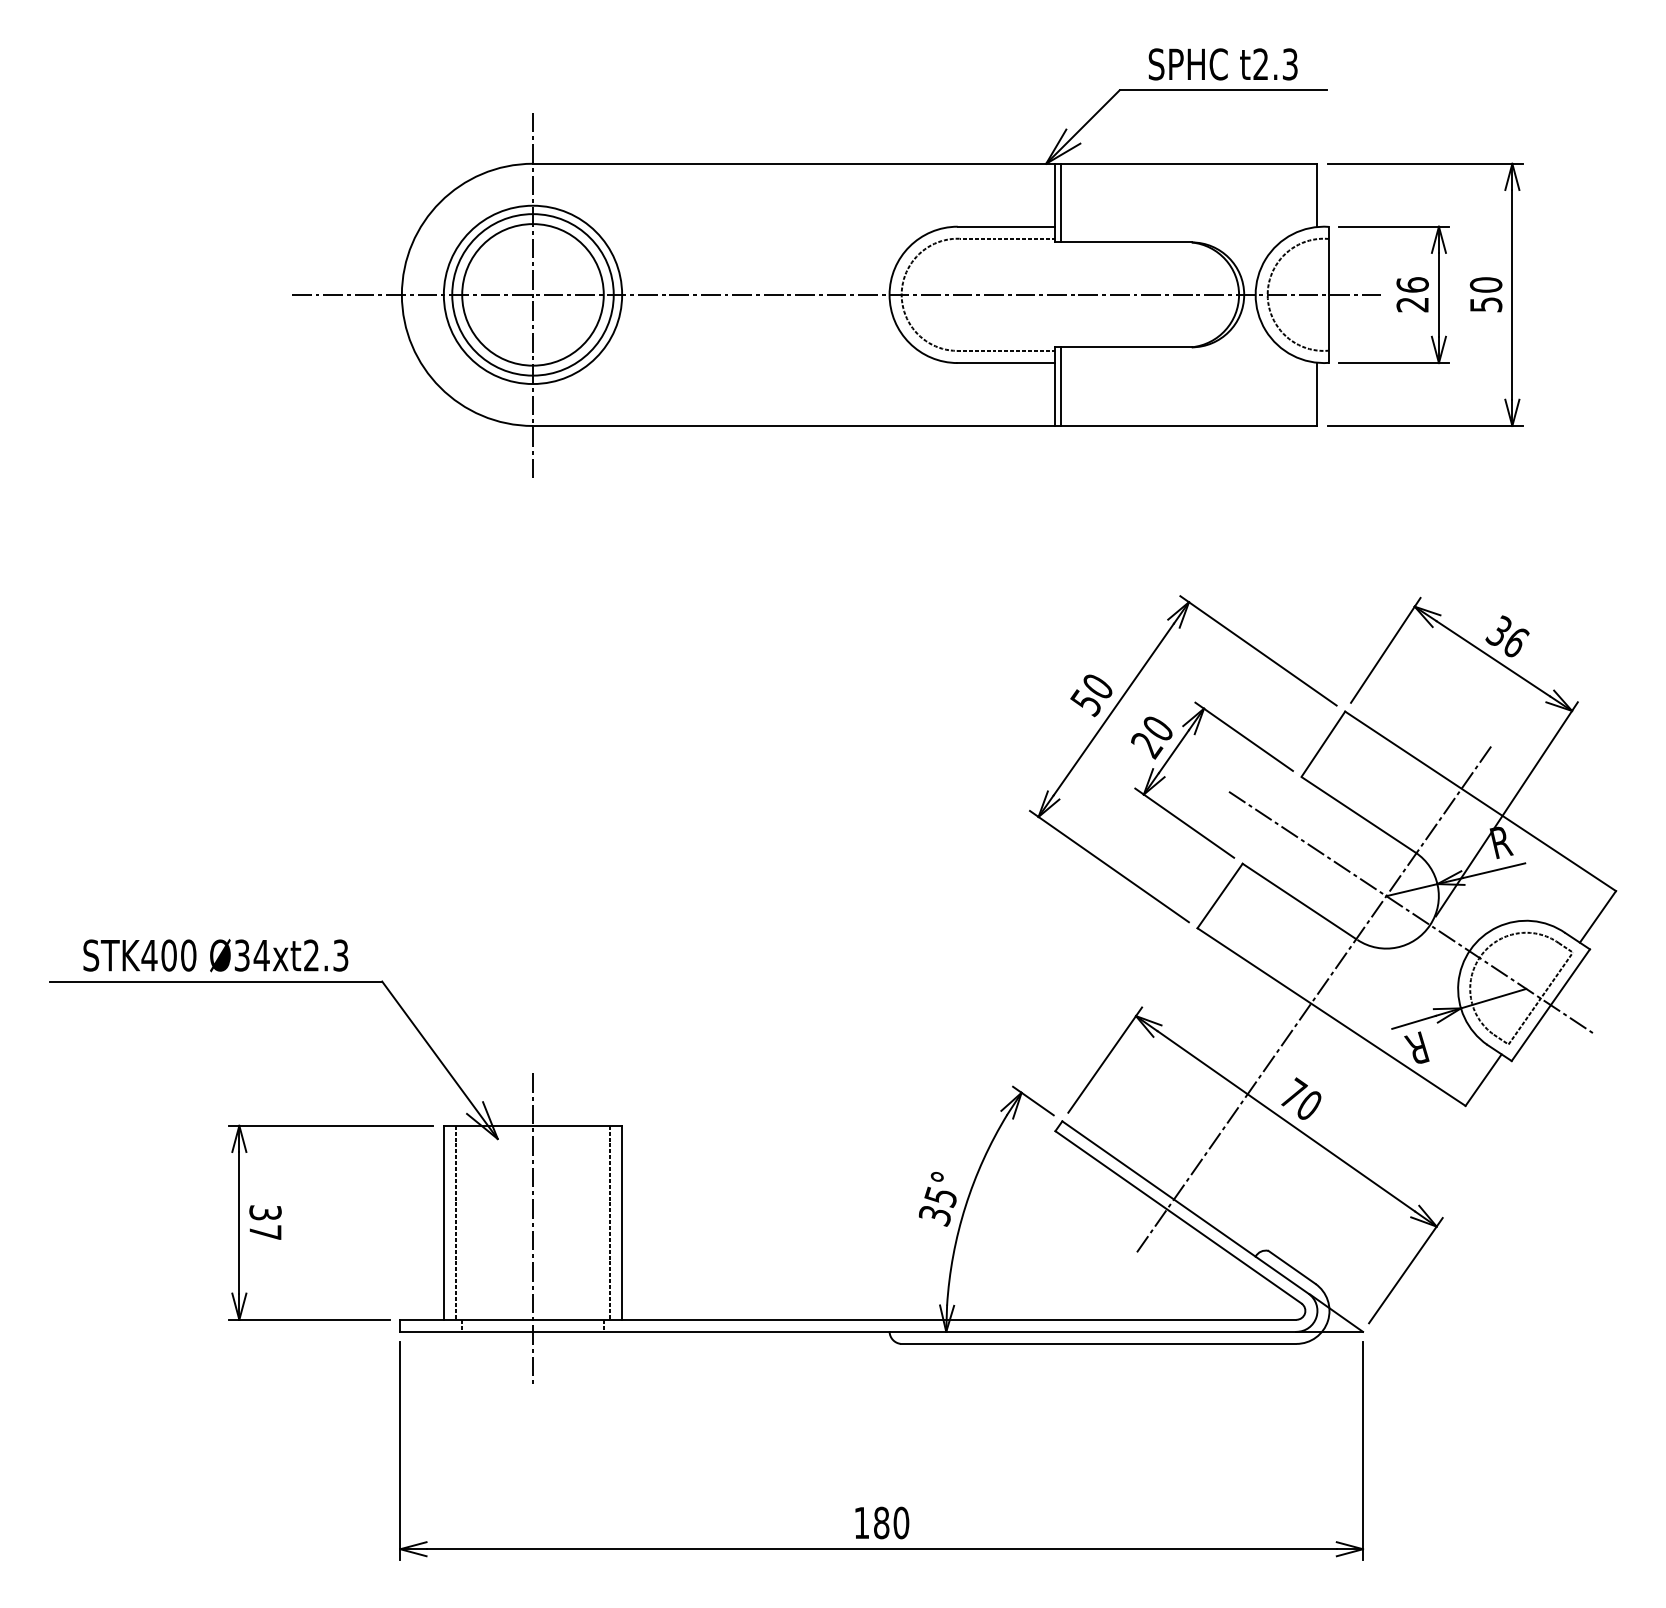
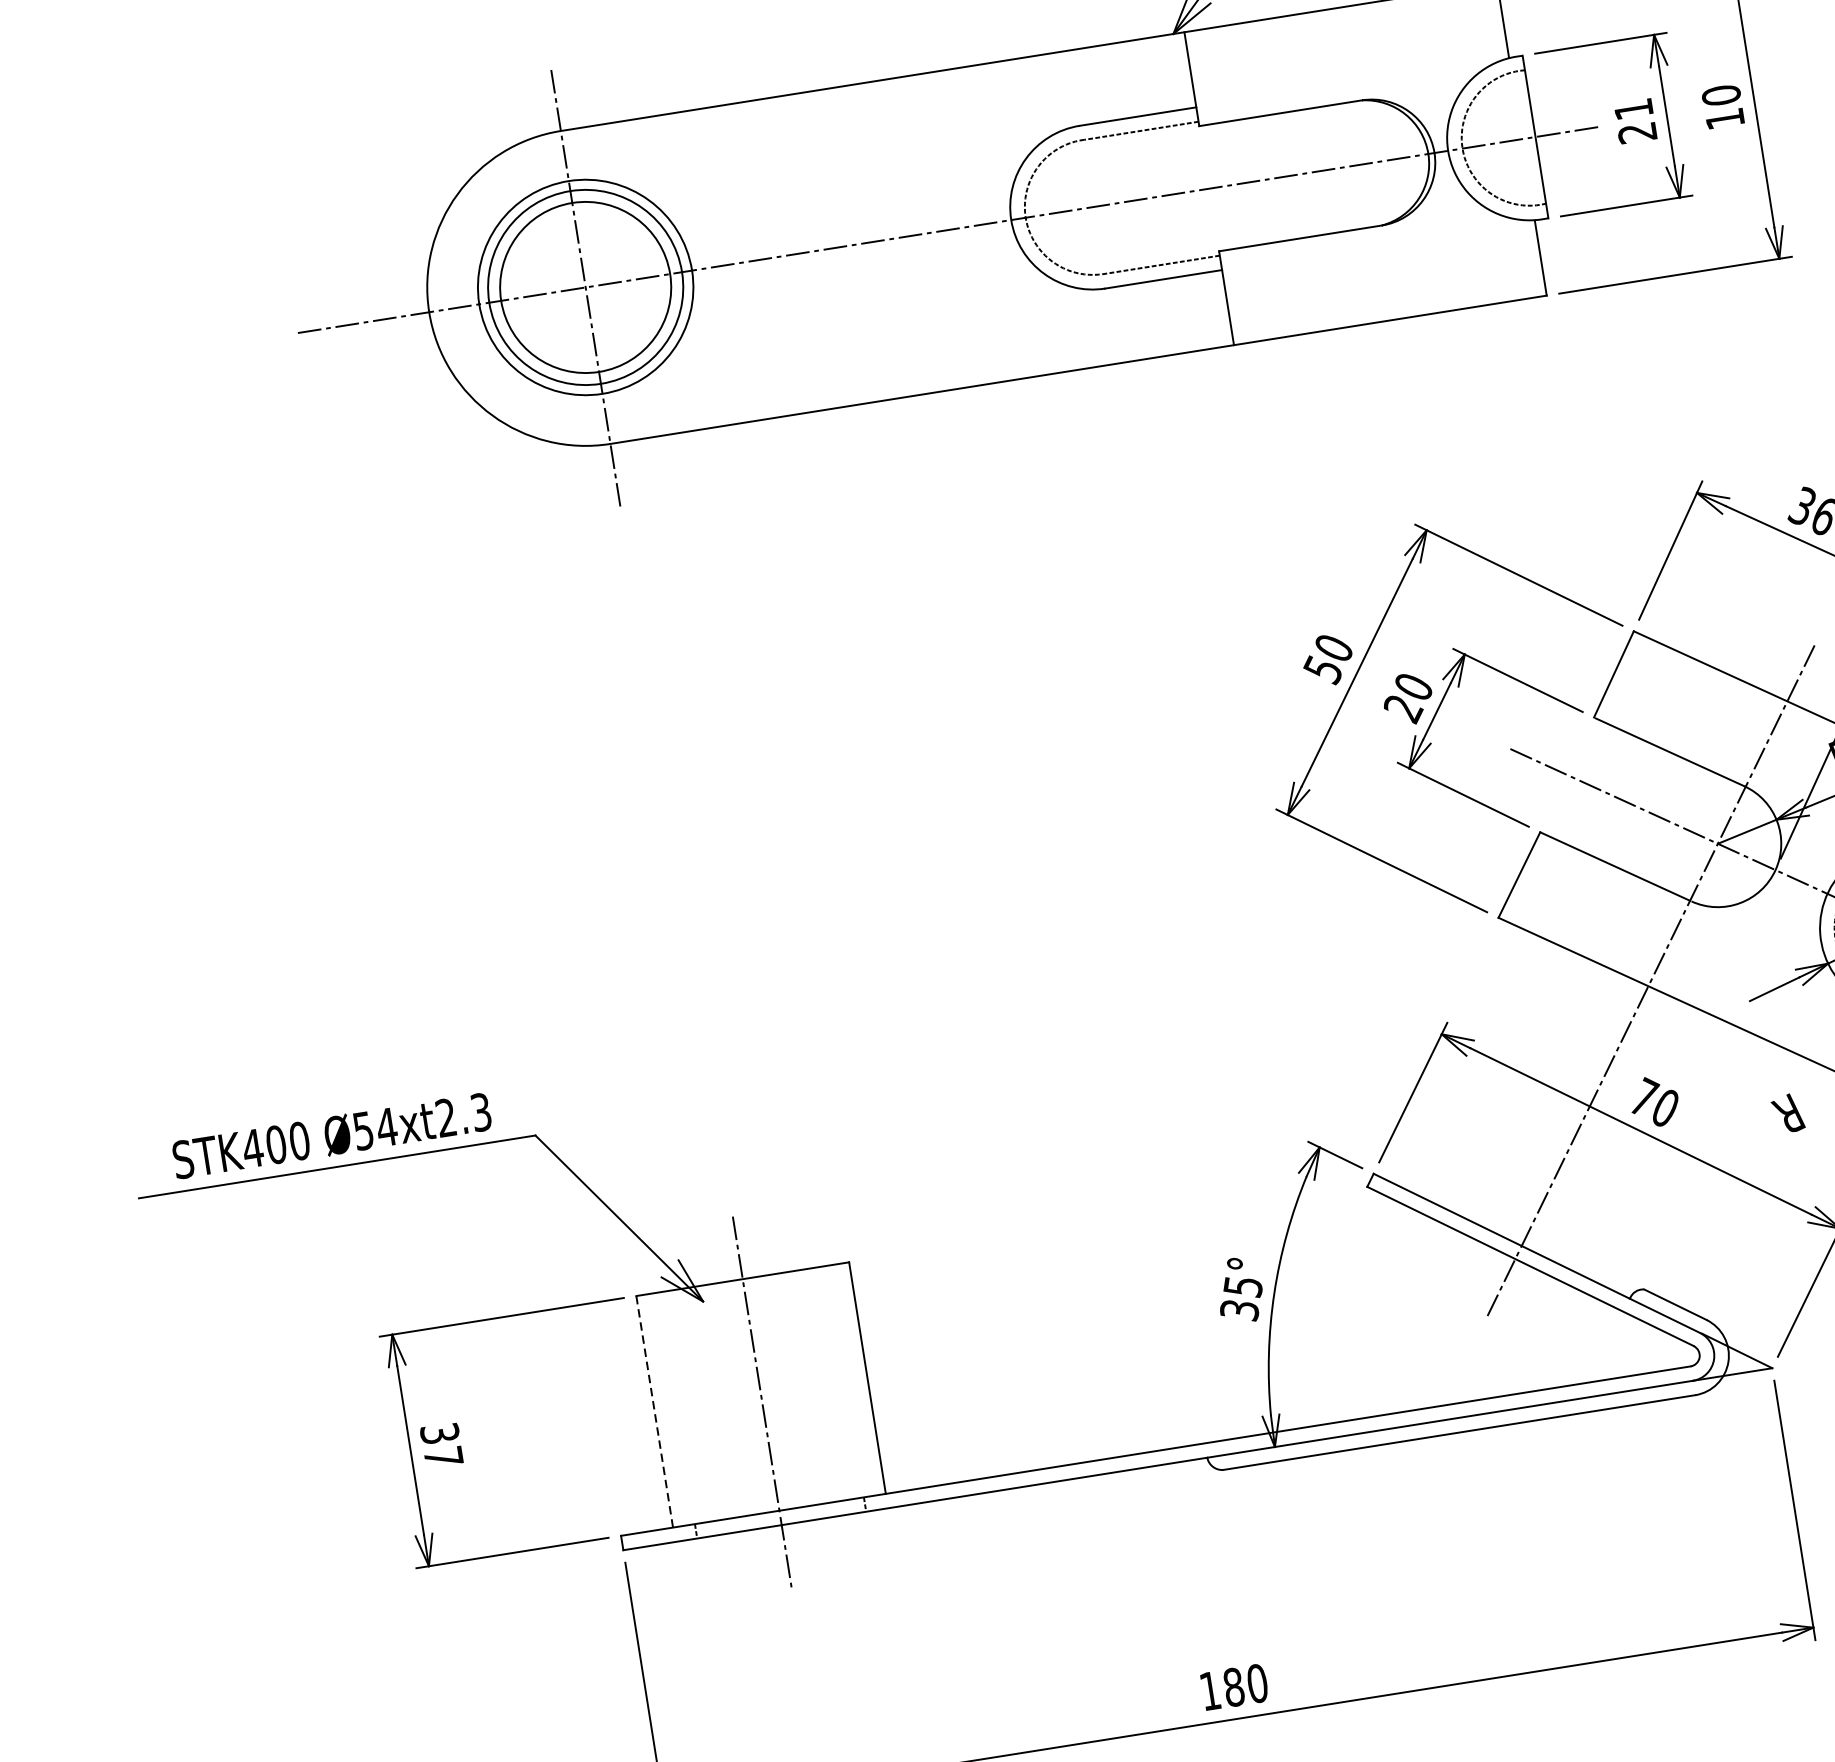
line: (1060, 202) -> (1197, 77), removed
text: (1412, 284) -> (1633, 108), 26 -> 21
text: (1486, 304) -> (1725, 118), 50 -> 10
line: (1060, 386) -> (1232, 297), removed
text: (242, 955) -> (363, 1130), Ø34xt2.3 -> Ø54xt2.3
text: (1416, 1047) -> (1787, 1113), moved
line: (455, 1222) -> (668, 1409), removed
line: (610, 1222) -> (853, 1379), removed
line: (443, 1223) -> (654, 1412), solid -> dashed

